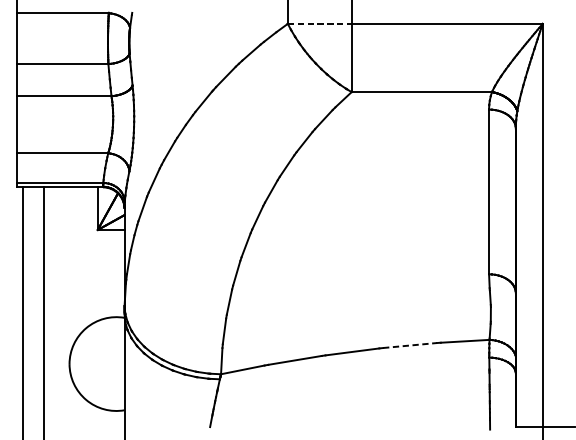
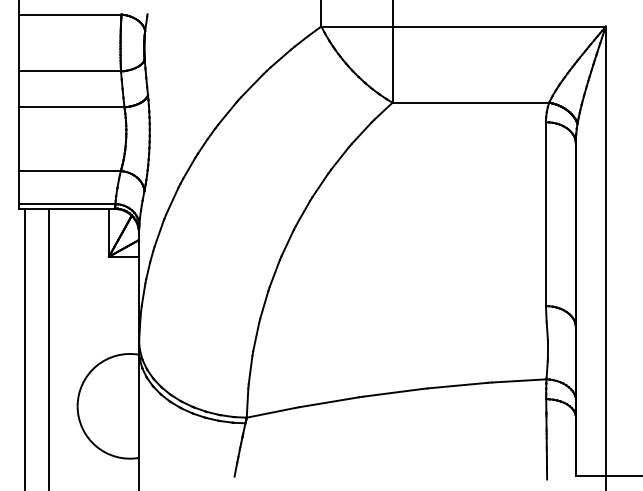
line: (319, 23) -> (356, 26), dashed -> solid
line: (410, 345) -> (458, 385), dashed -> solid

